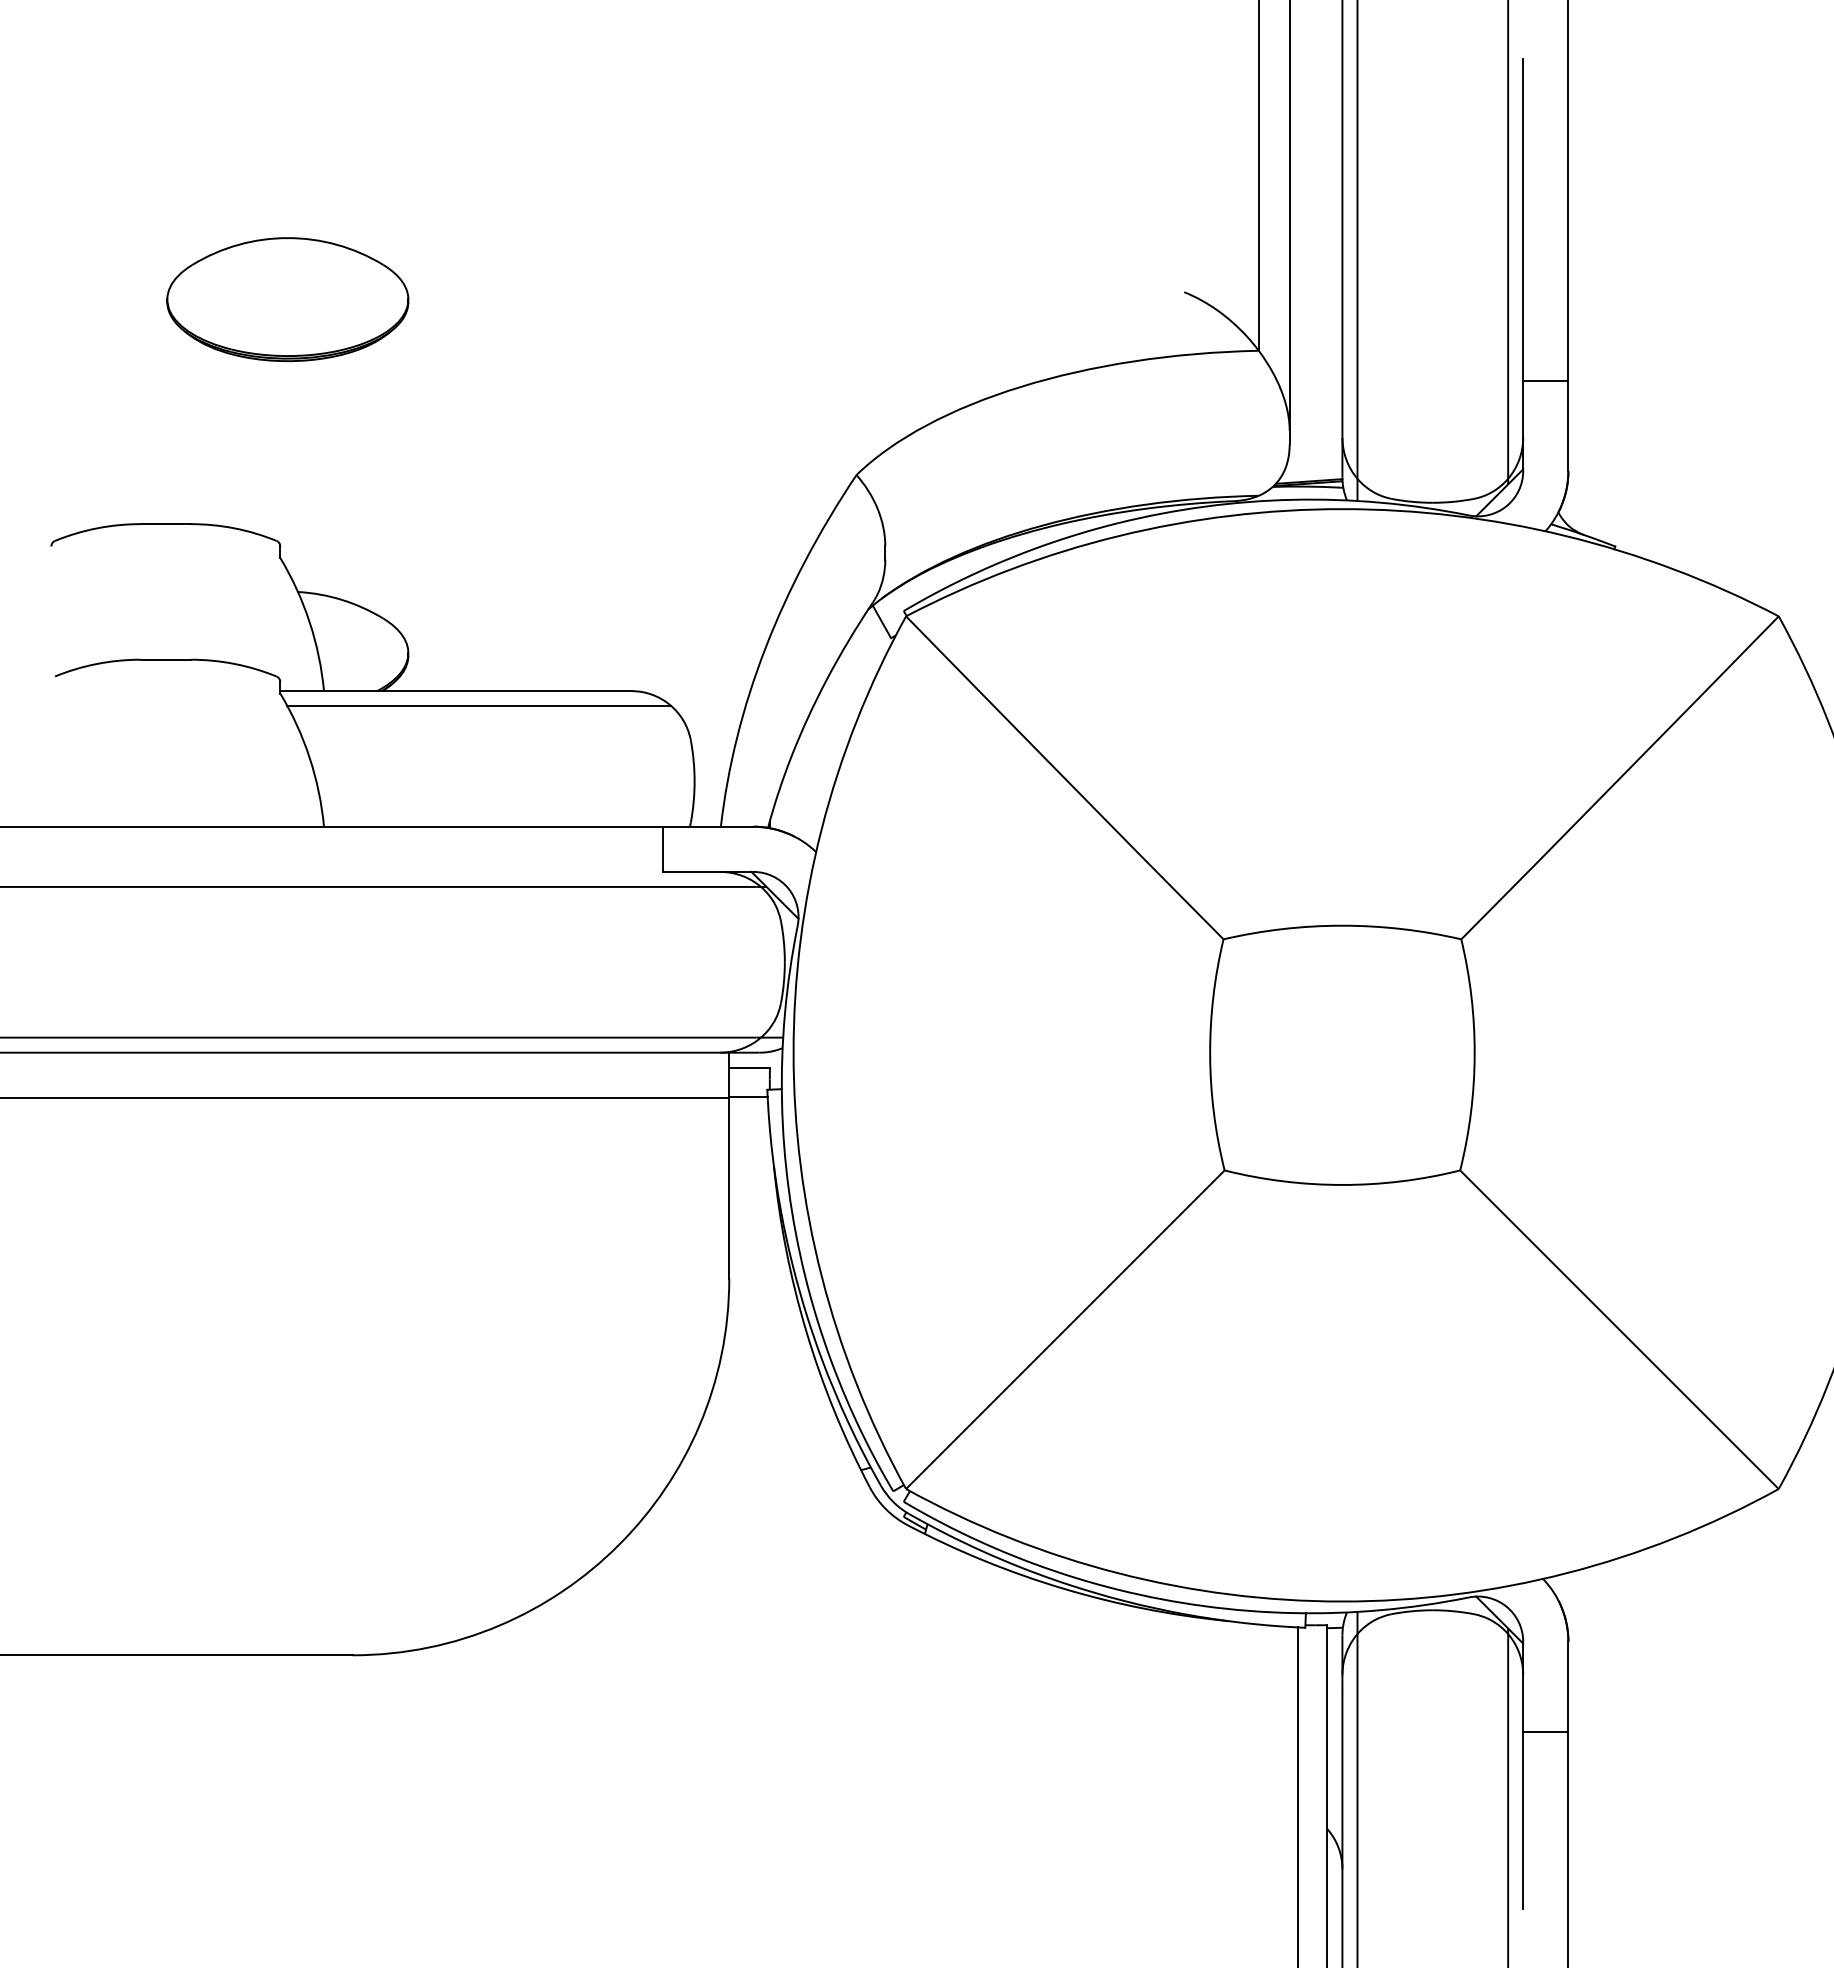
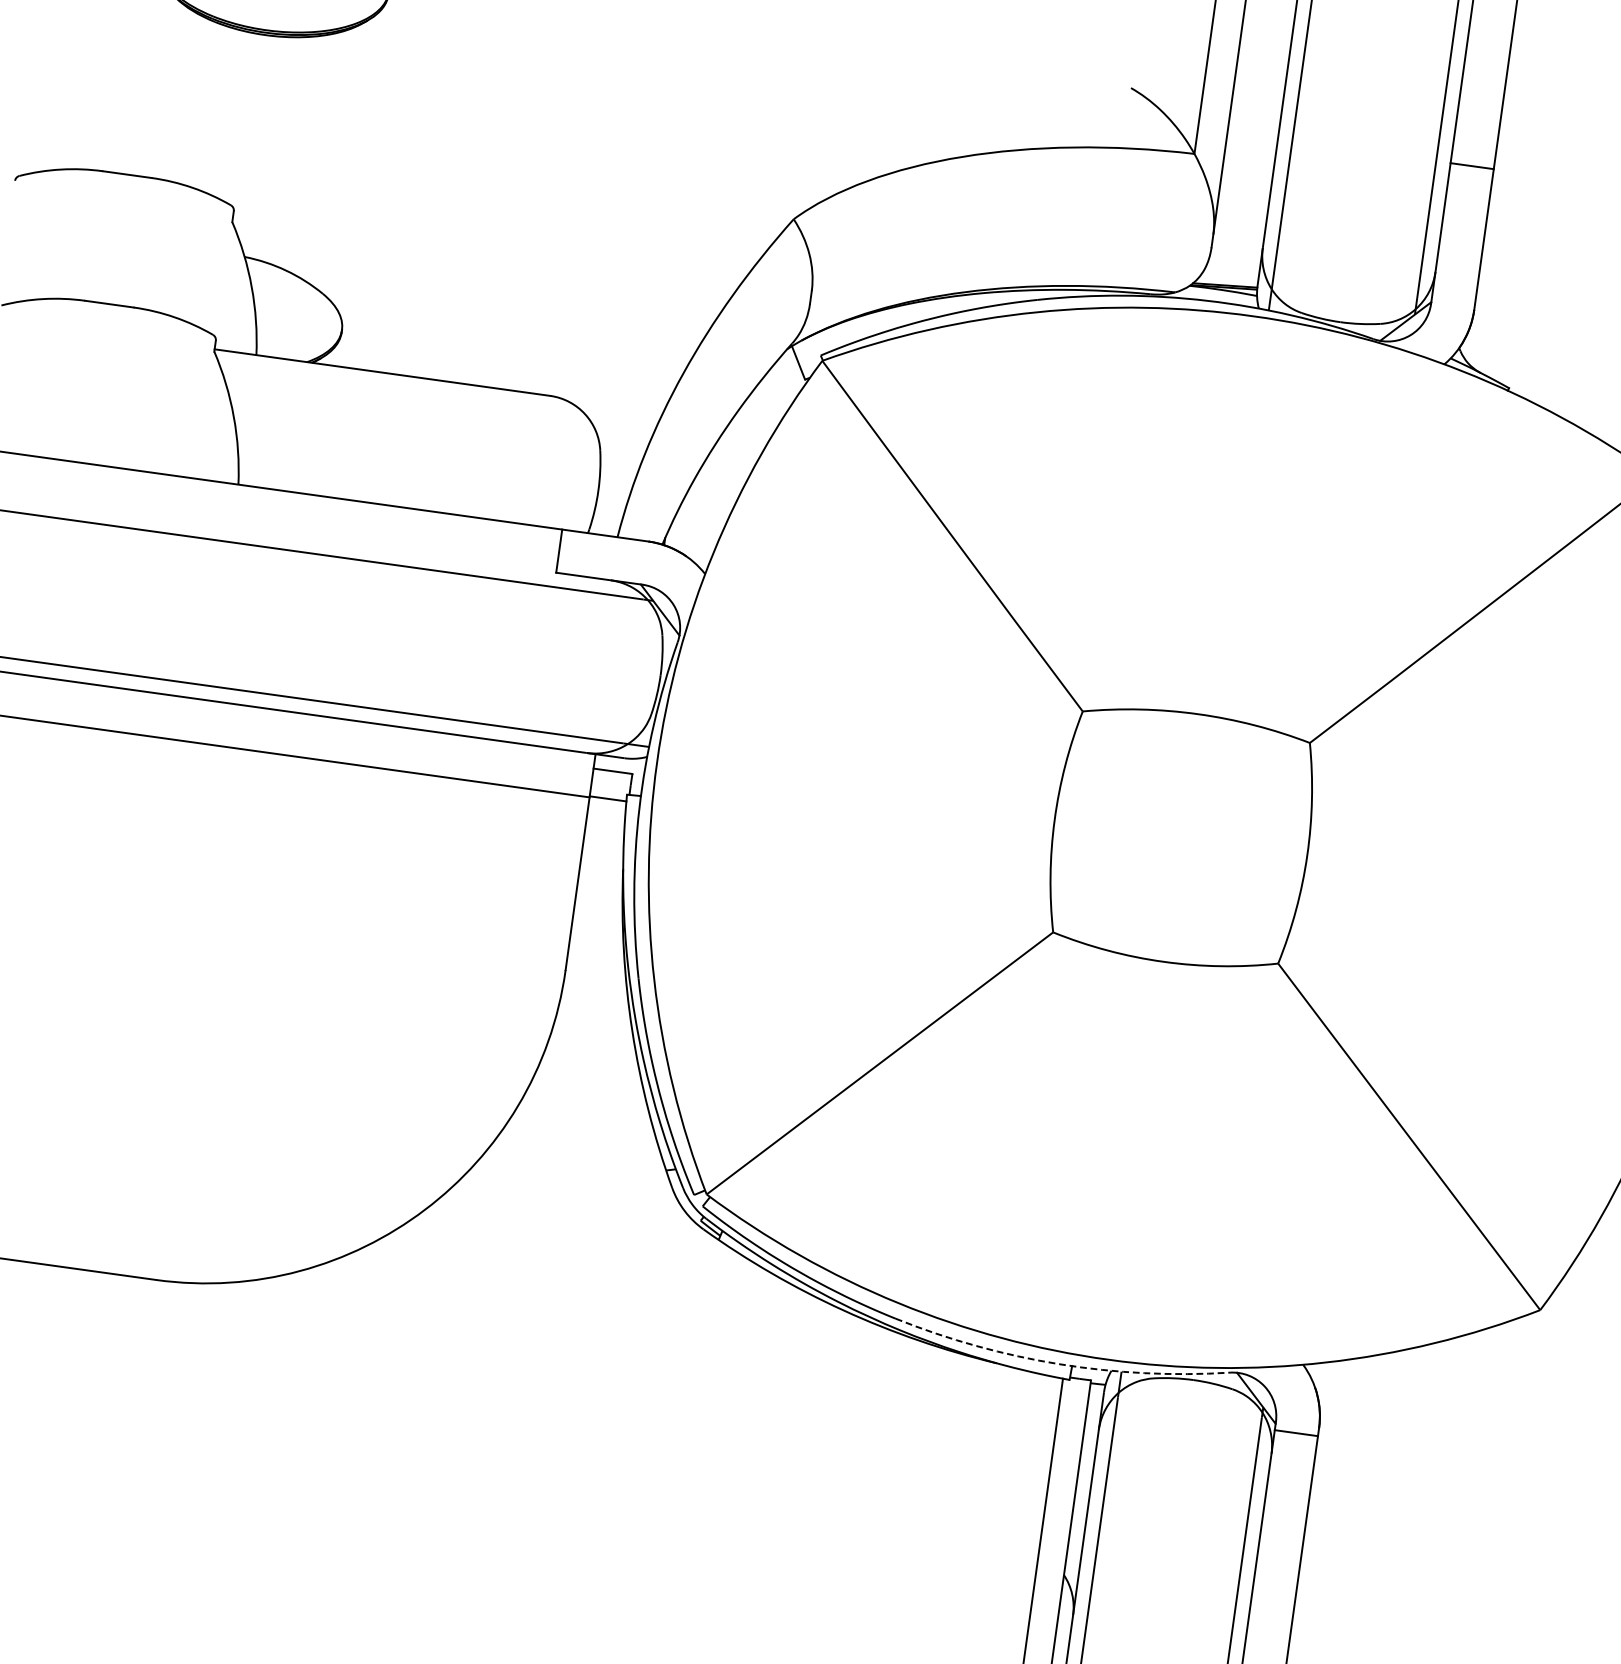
line: (1545, 380) -> (1471, 165), moved
line: (479, 706) -> (402, 390), removed
arc: (1293, 1613) -> (1060, 1364), solid -> dashed
line: (1545, 1732) -> (1296, 1433), moved

